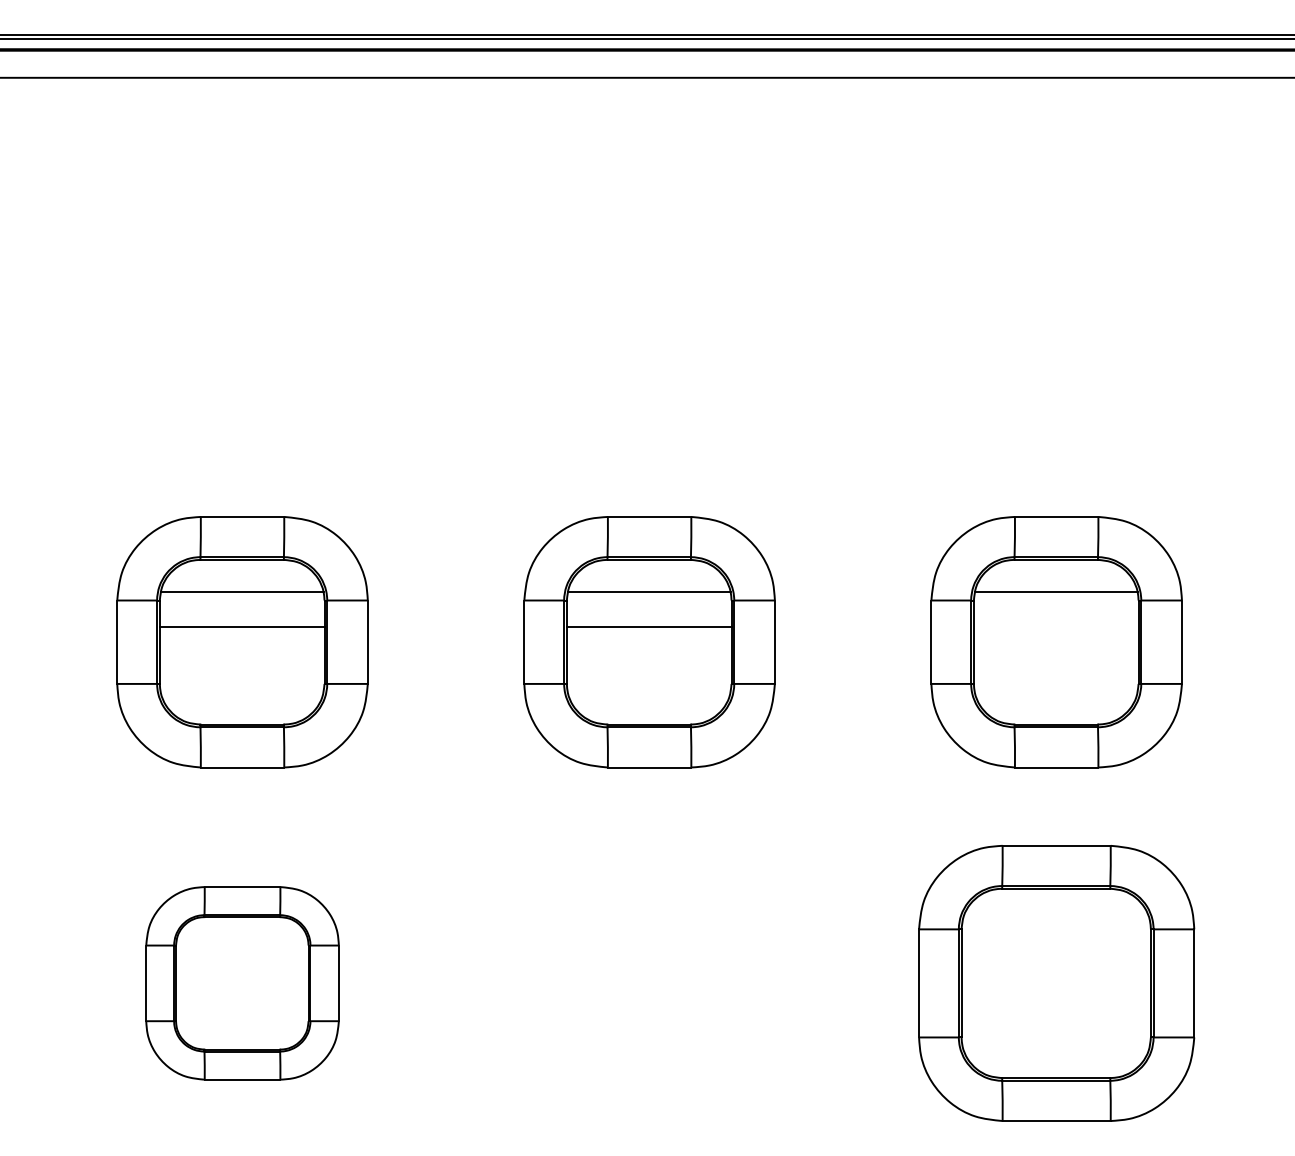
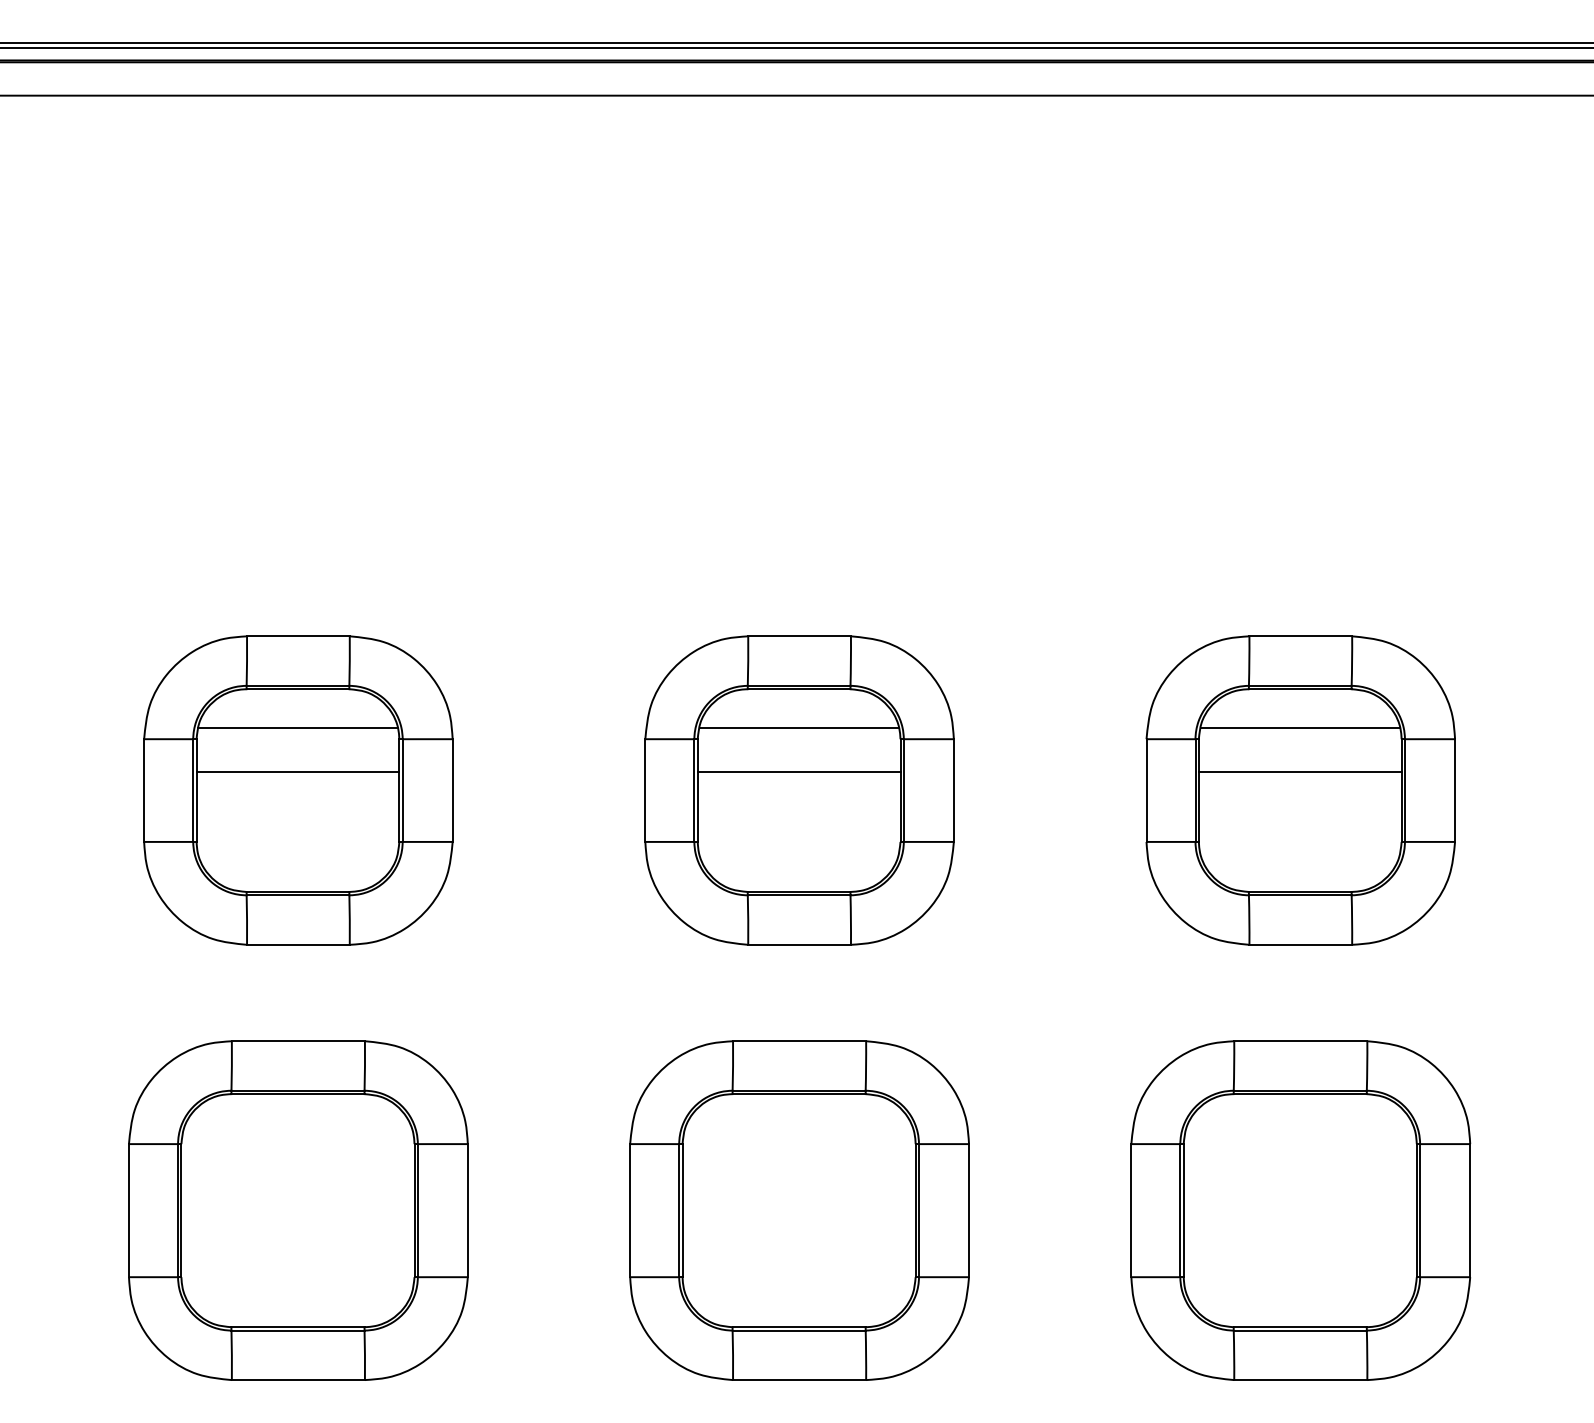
line: (1055, 626) -> (1299, 771), added
part: (242, 983) -> (298, 1210), size x1.43
part: (649, 983) -> (799, 1210), added

